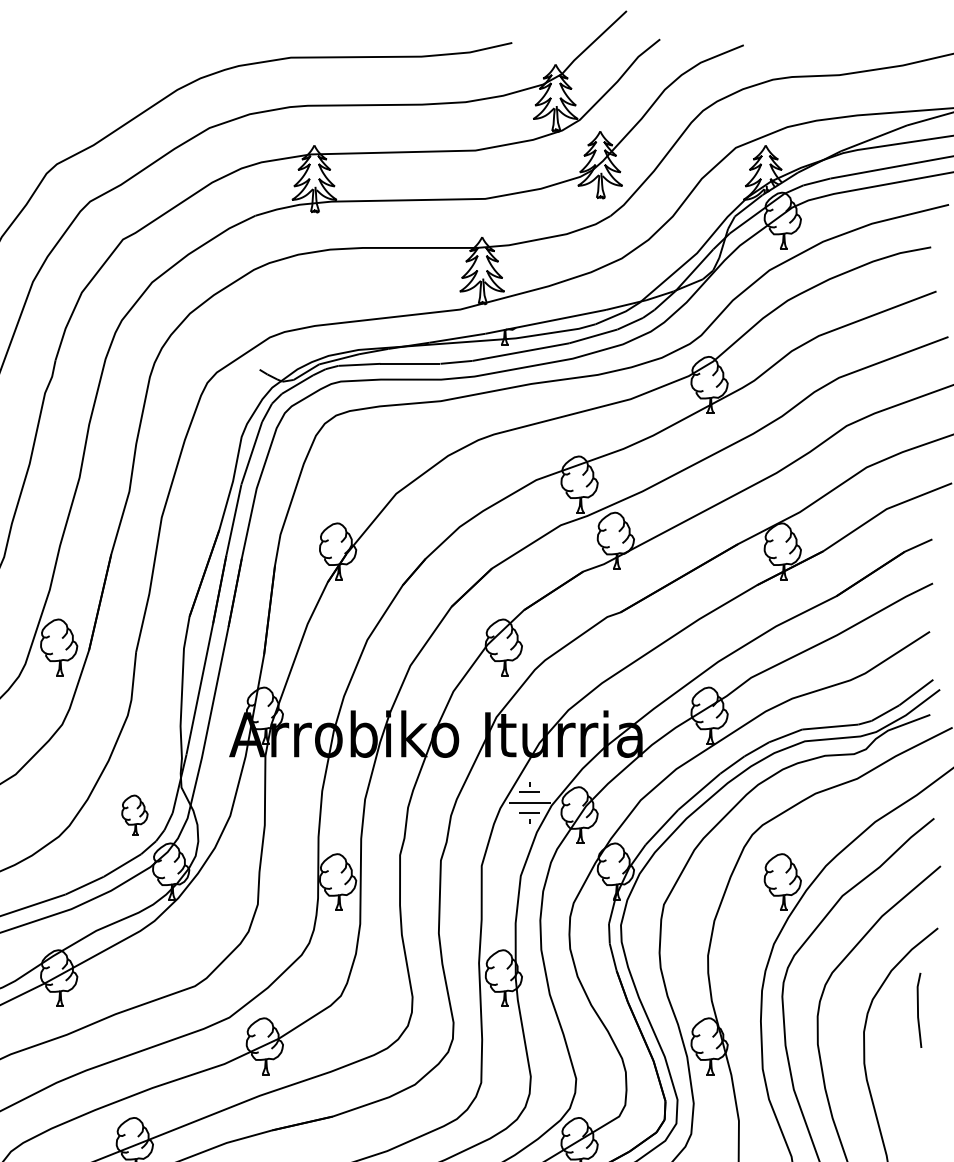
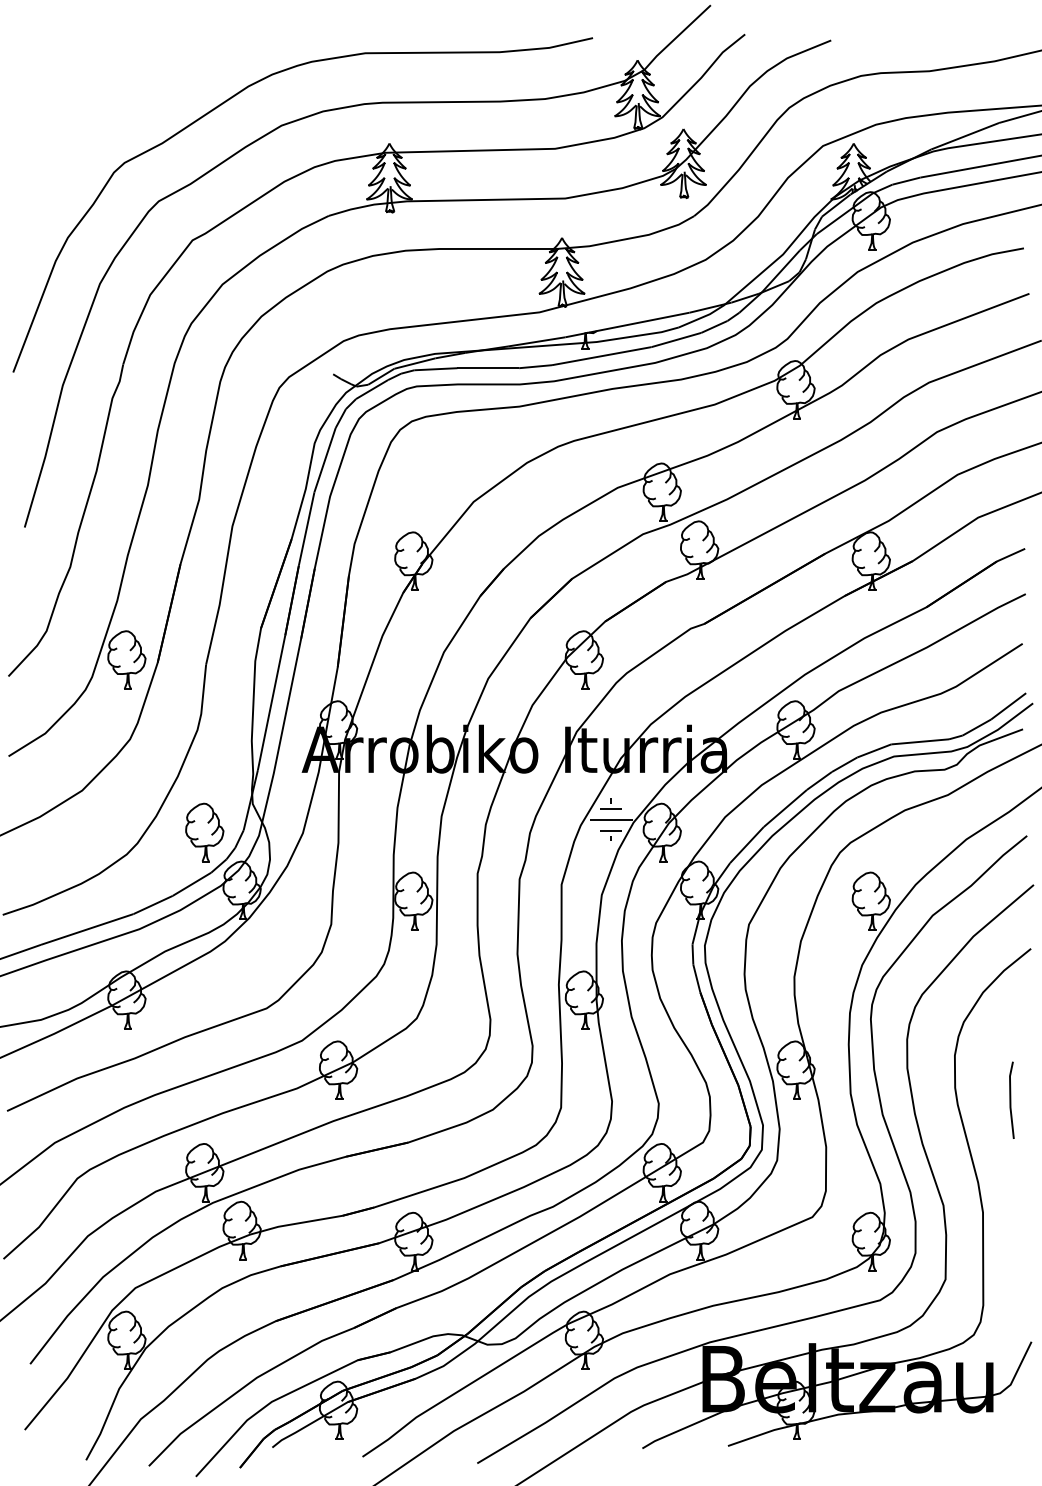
part: (134, 815) -> (204, 832), size x1.43
line: (919, 1009) -> (1011, 1099), moved

